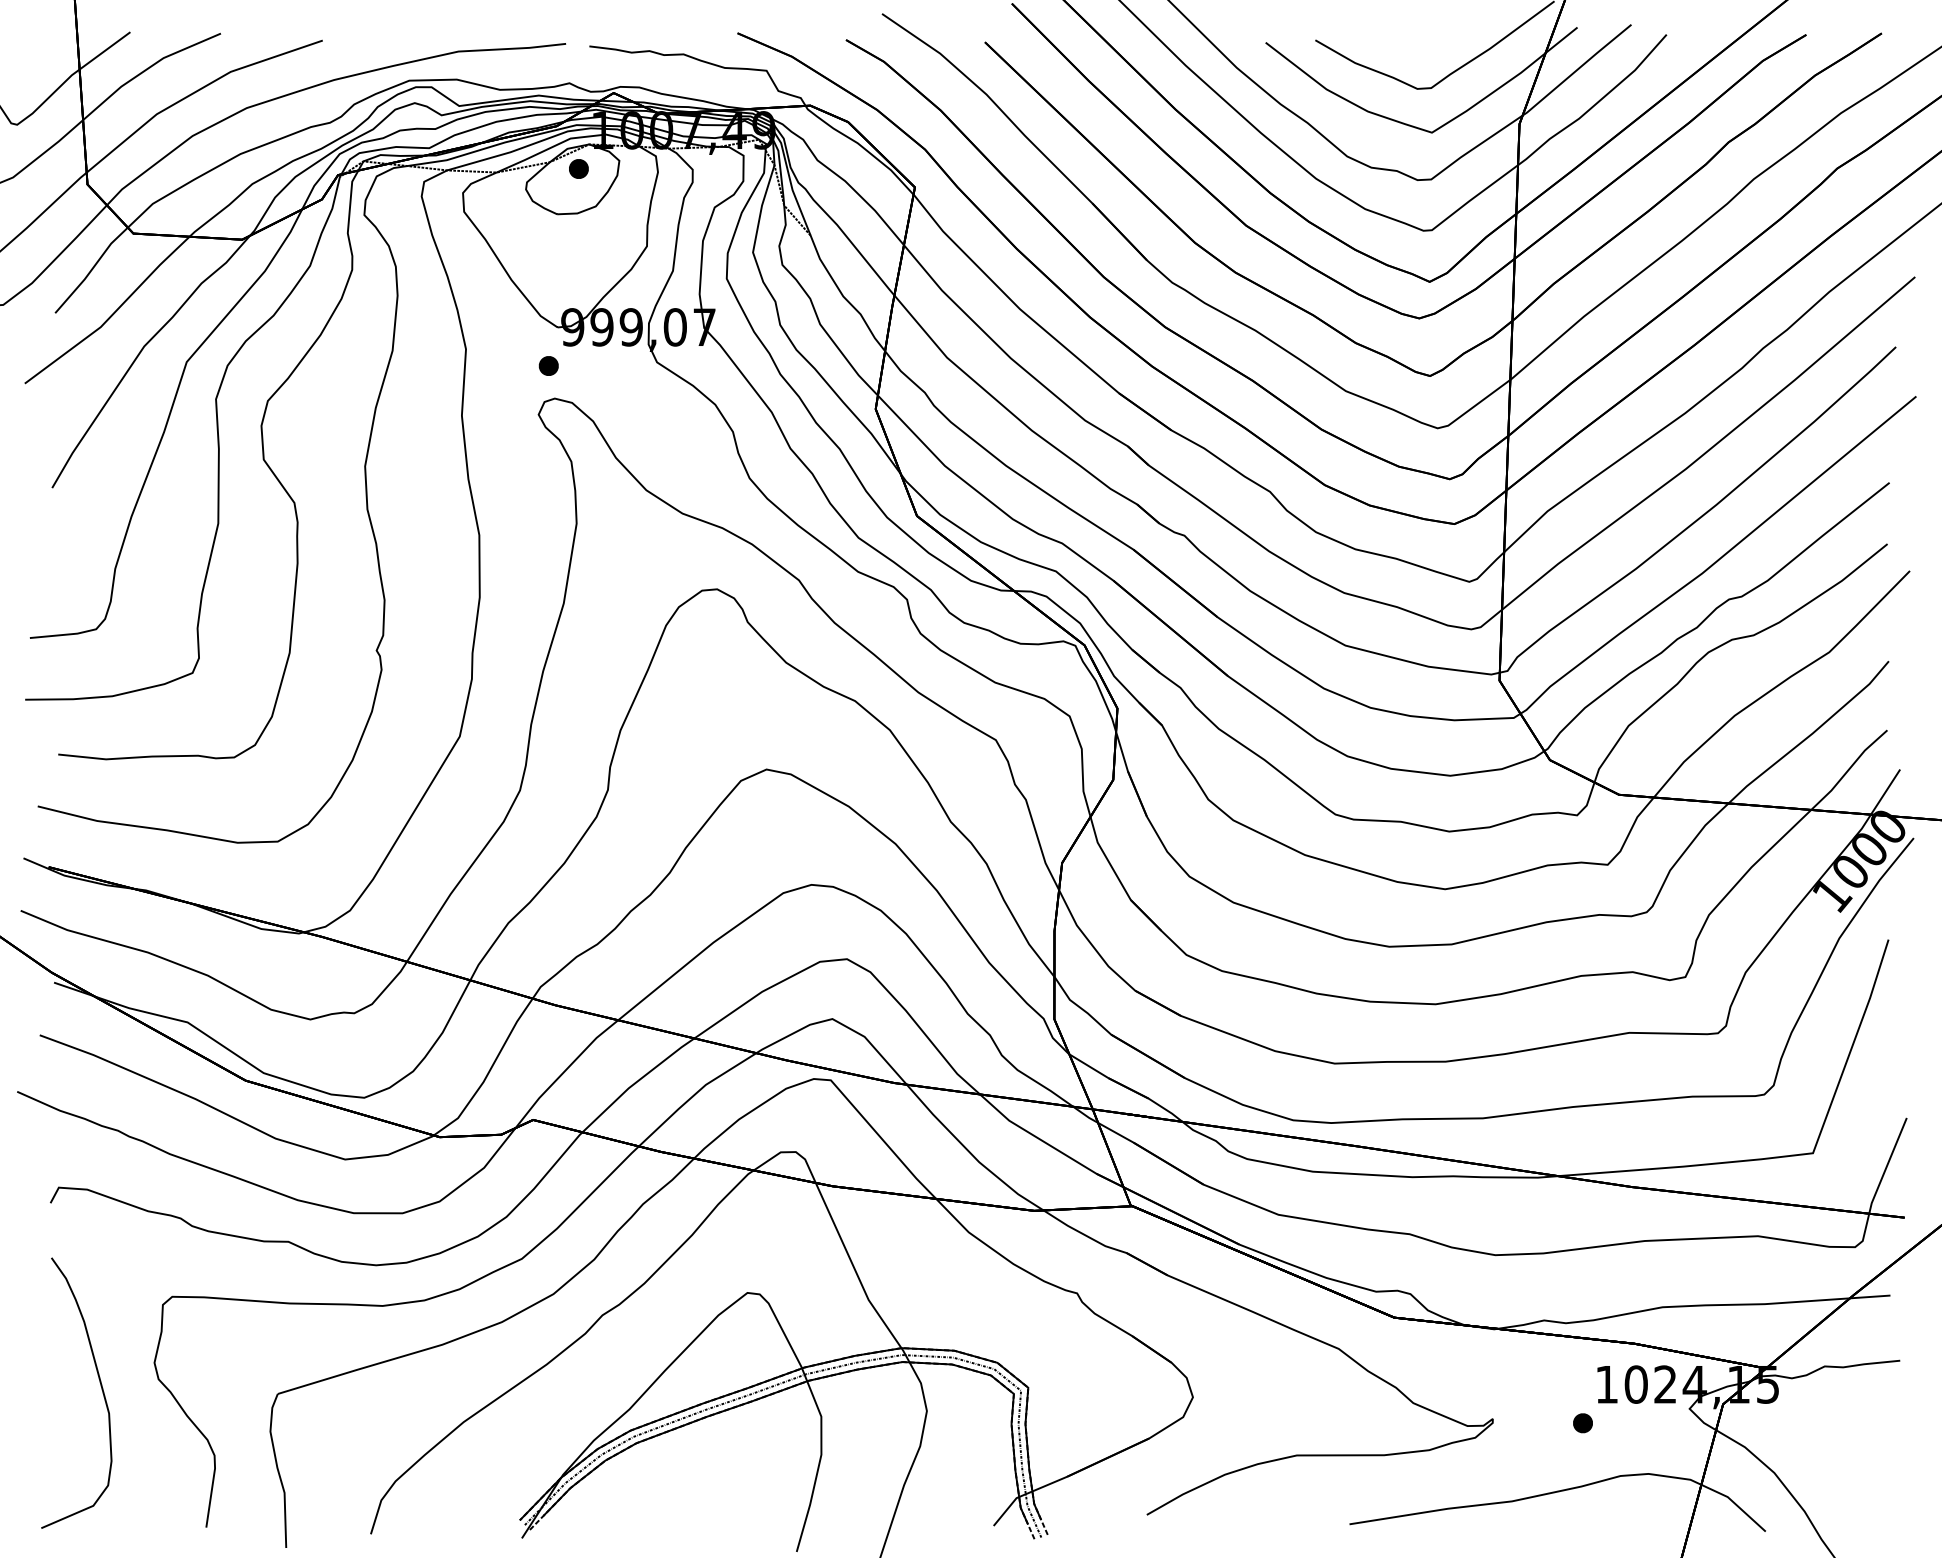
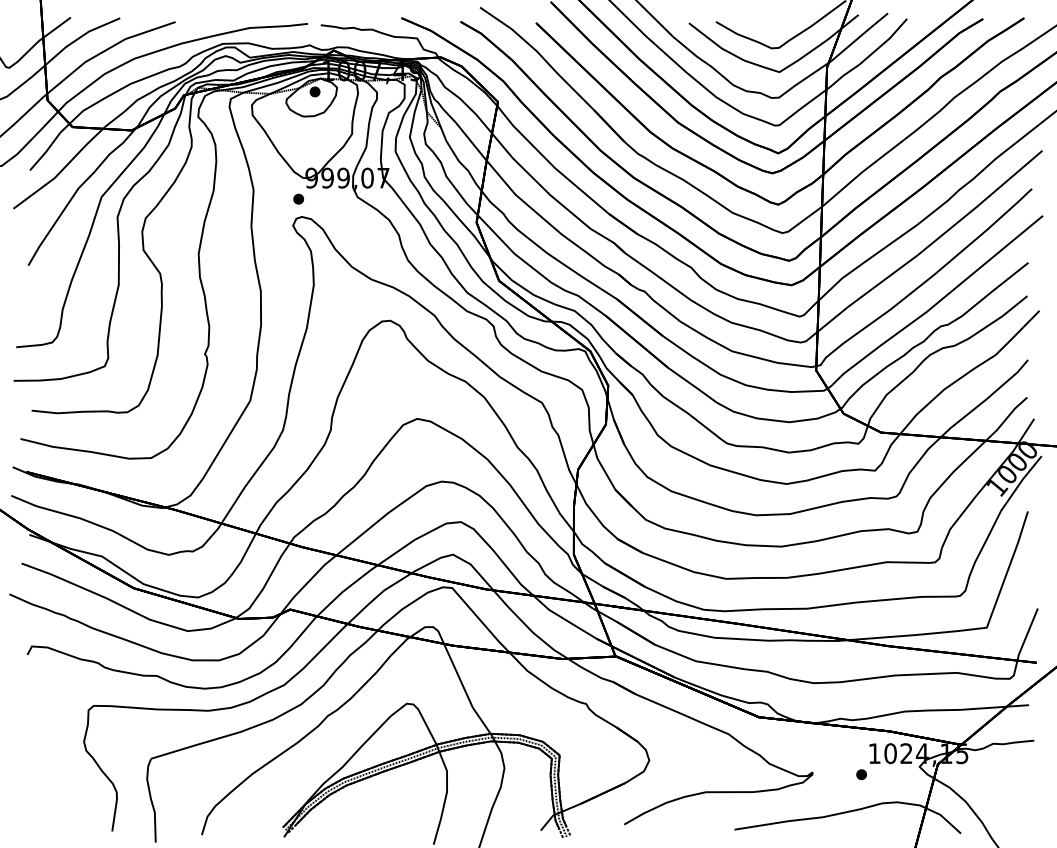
curve: (100, 1389) -> (54, 756), removed

